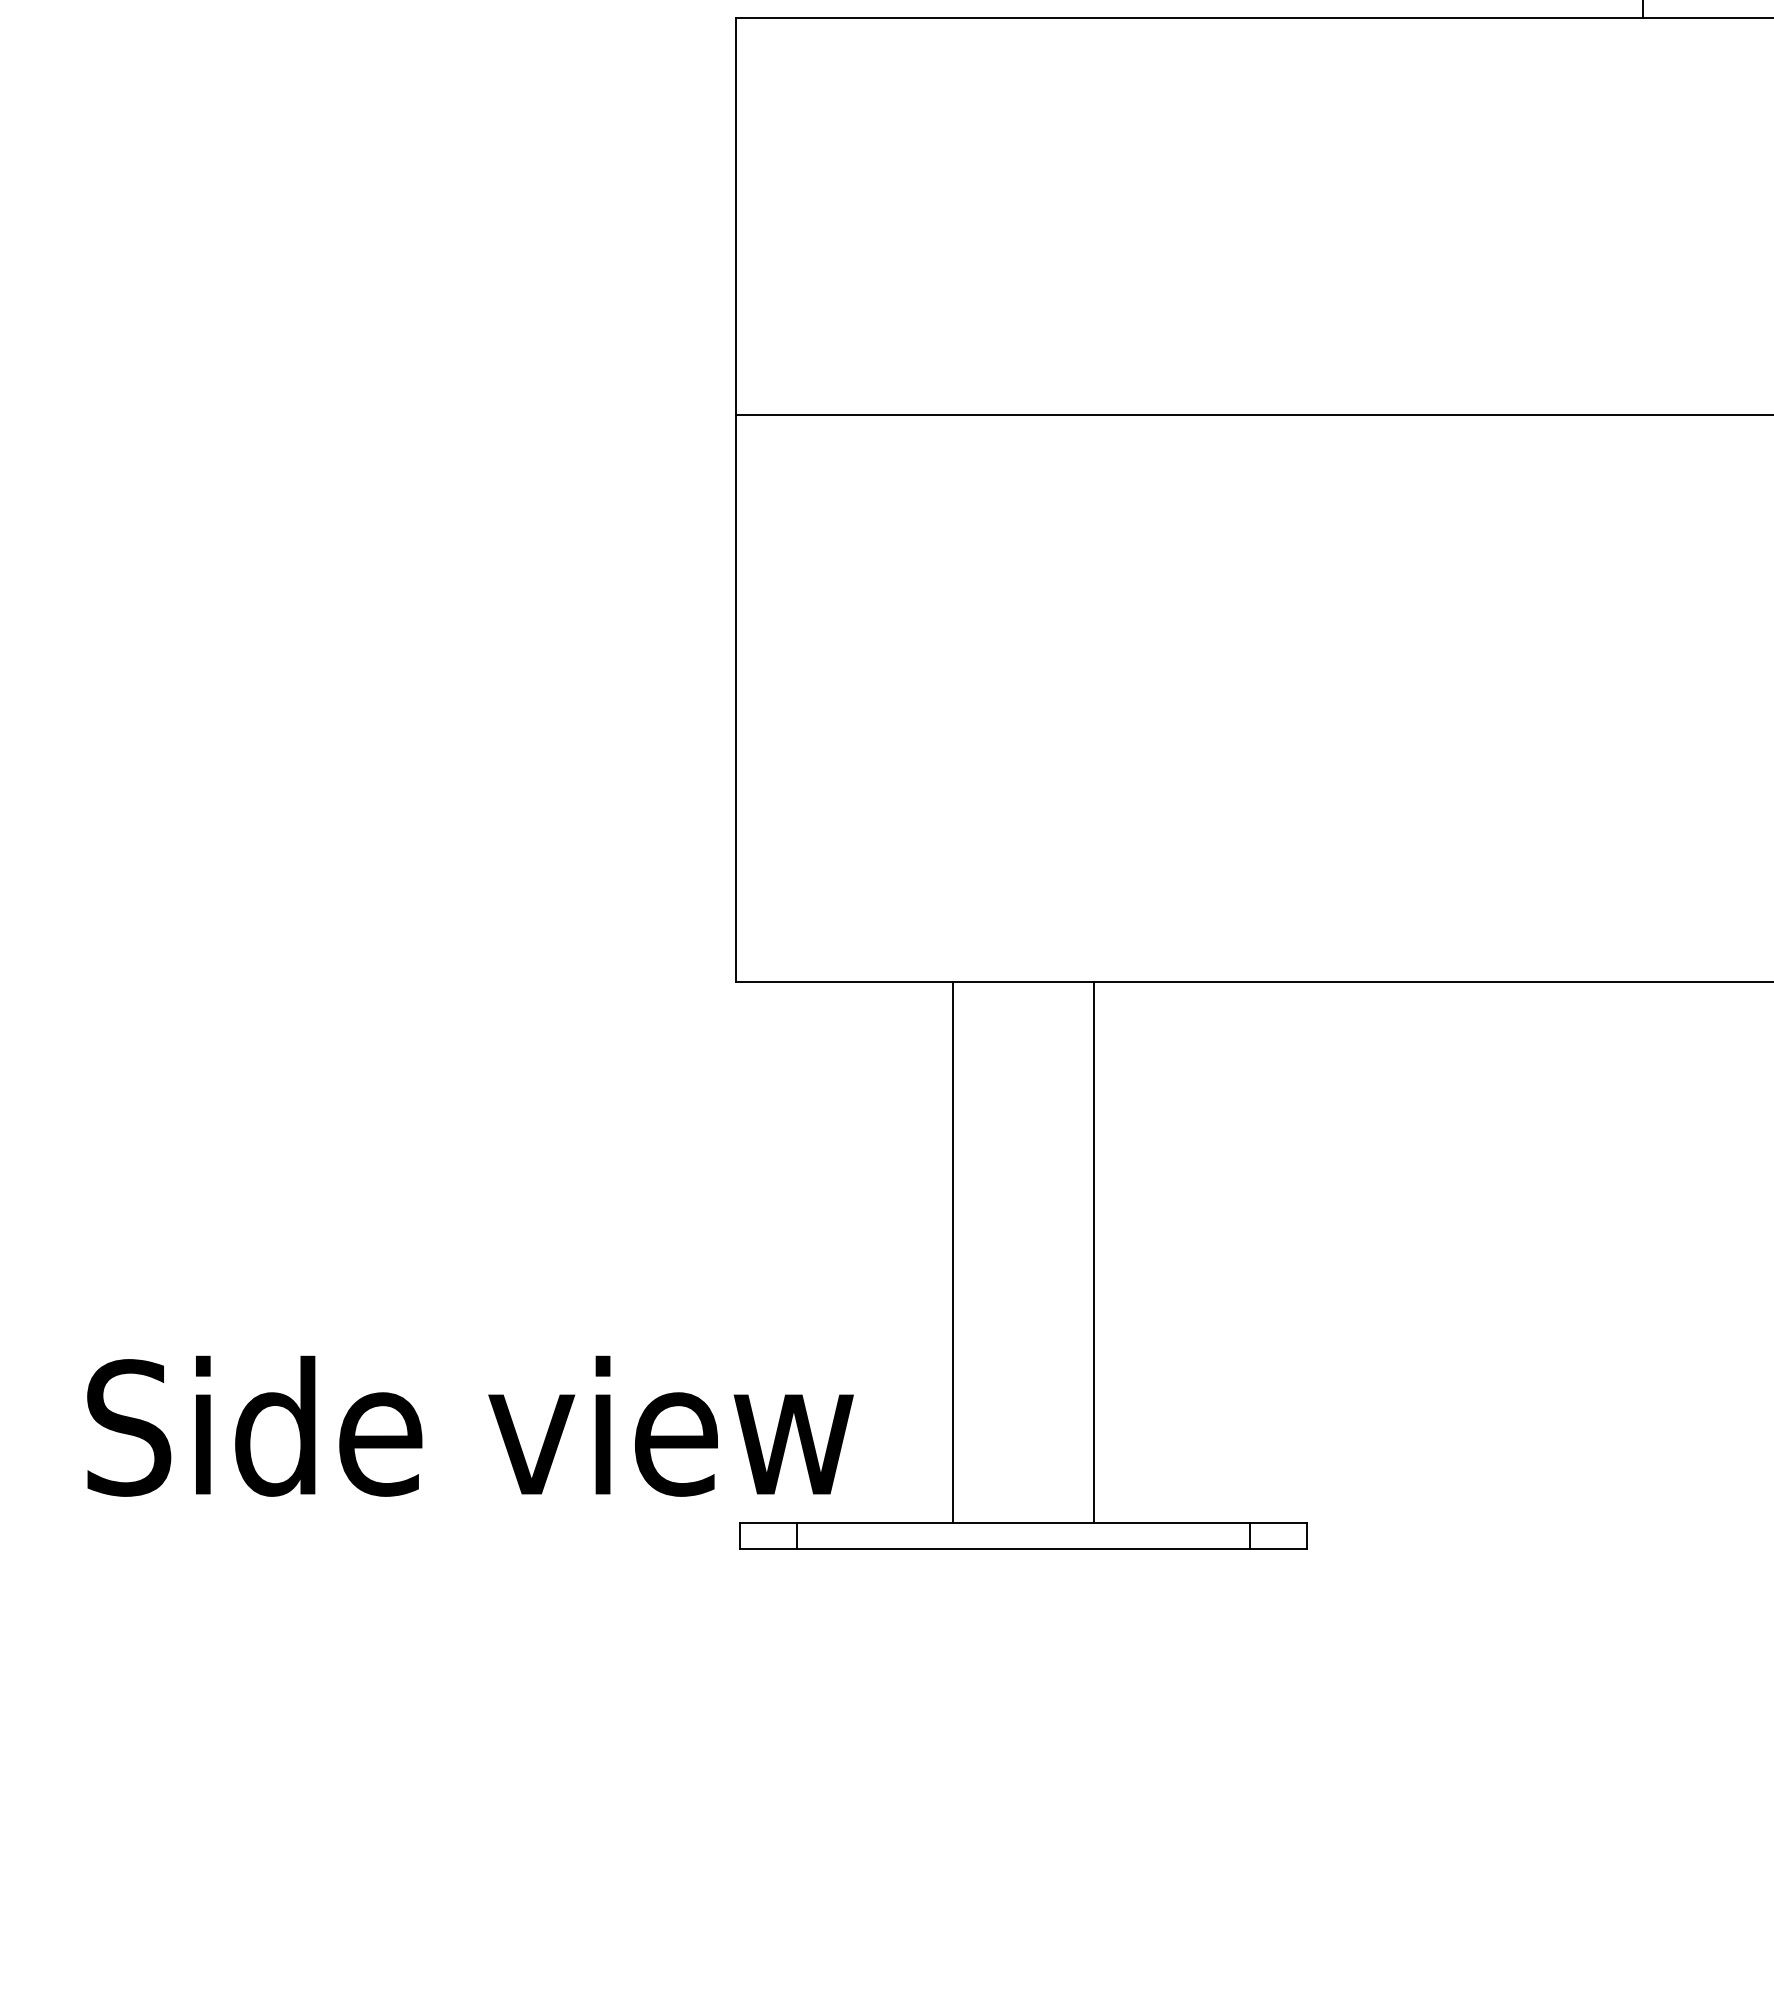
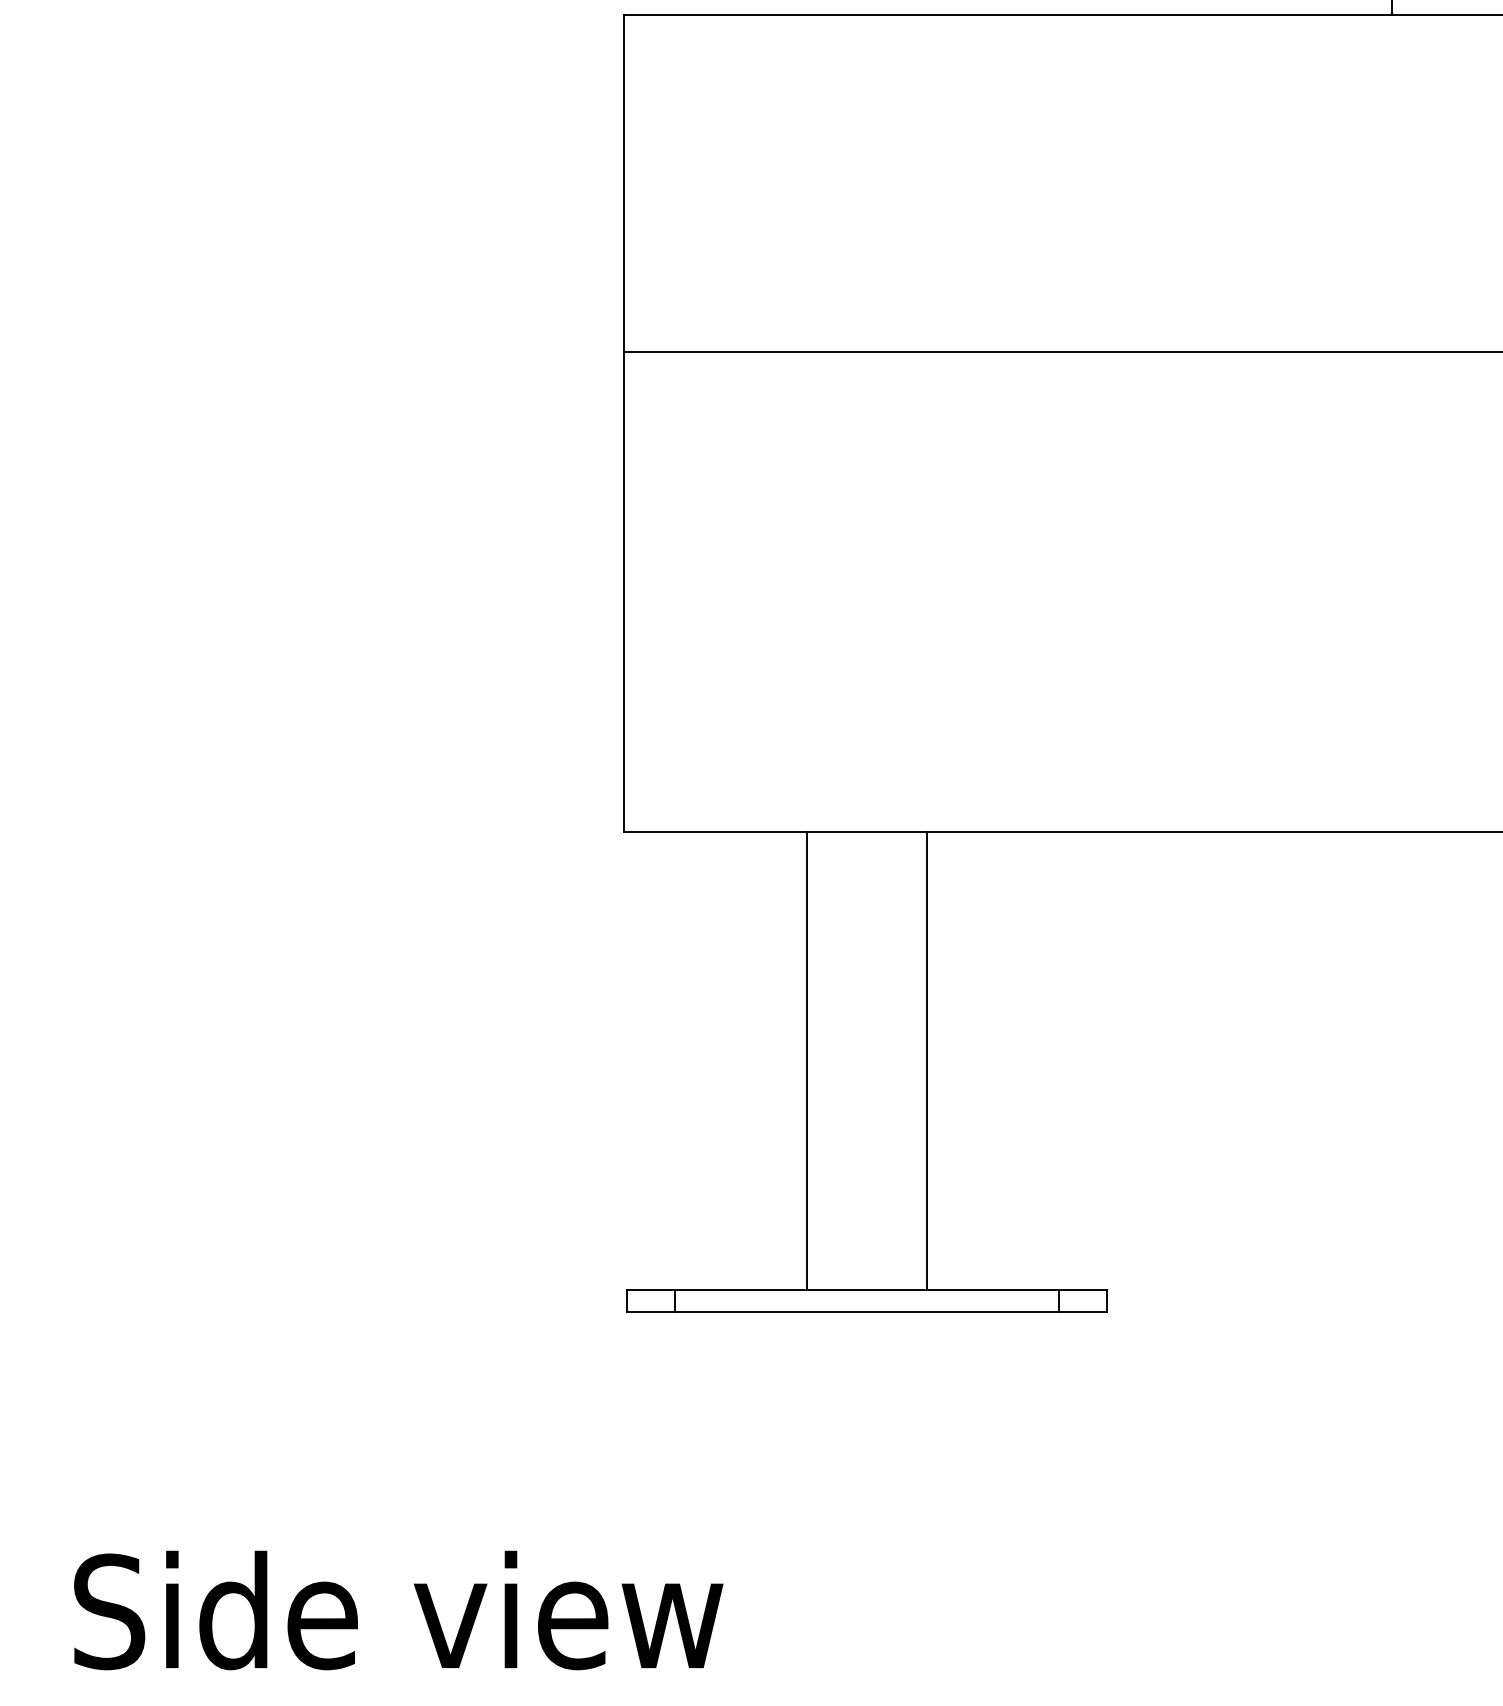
text: (470, 1425) -> (398, 1609), moved

